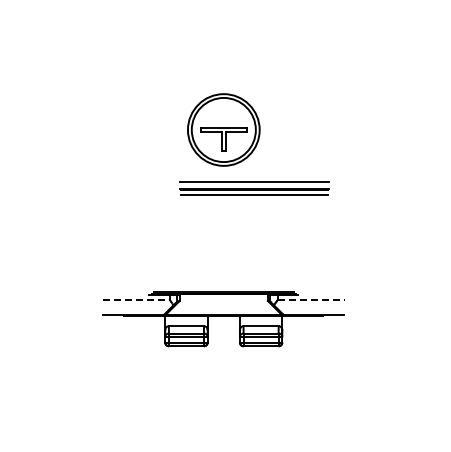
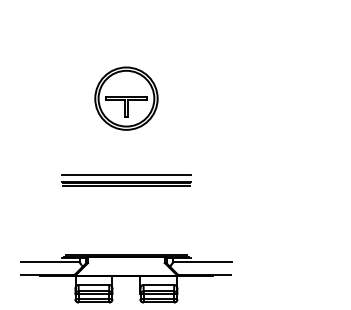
part: (223, 129) -> (126, 98), moved
part: (254, 188) -> (126, 180), moved
line: (136, 299) -> (50, 261), dashed -> solid
line: (311, 299) -> (202, 261), dashed -> solid

